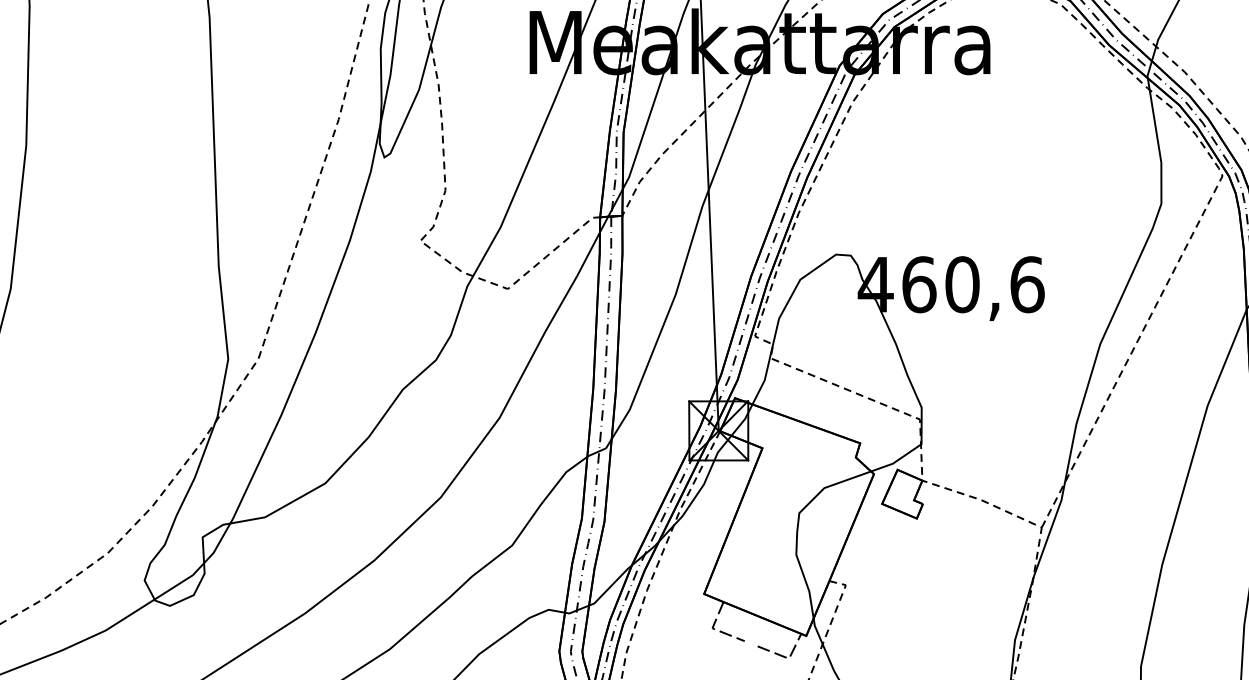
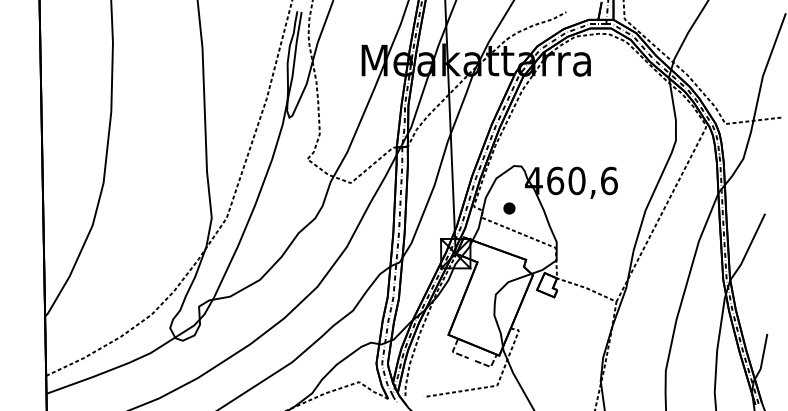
part: (826, 340) -> (509, 208), added

